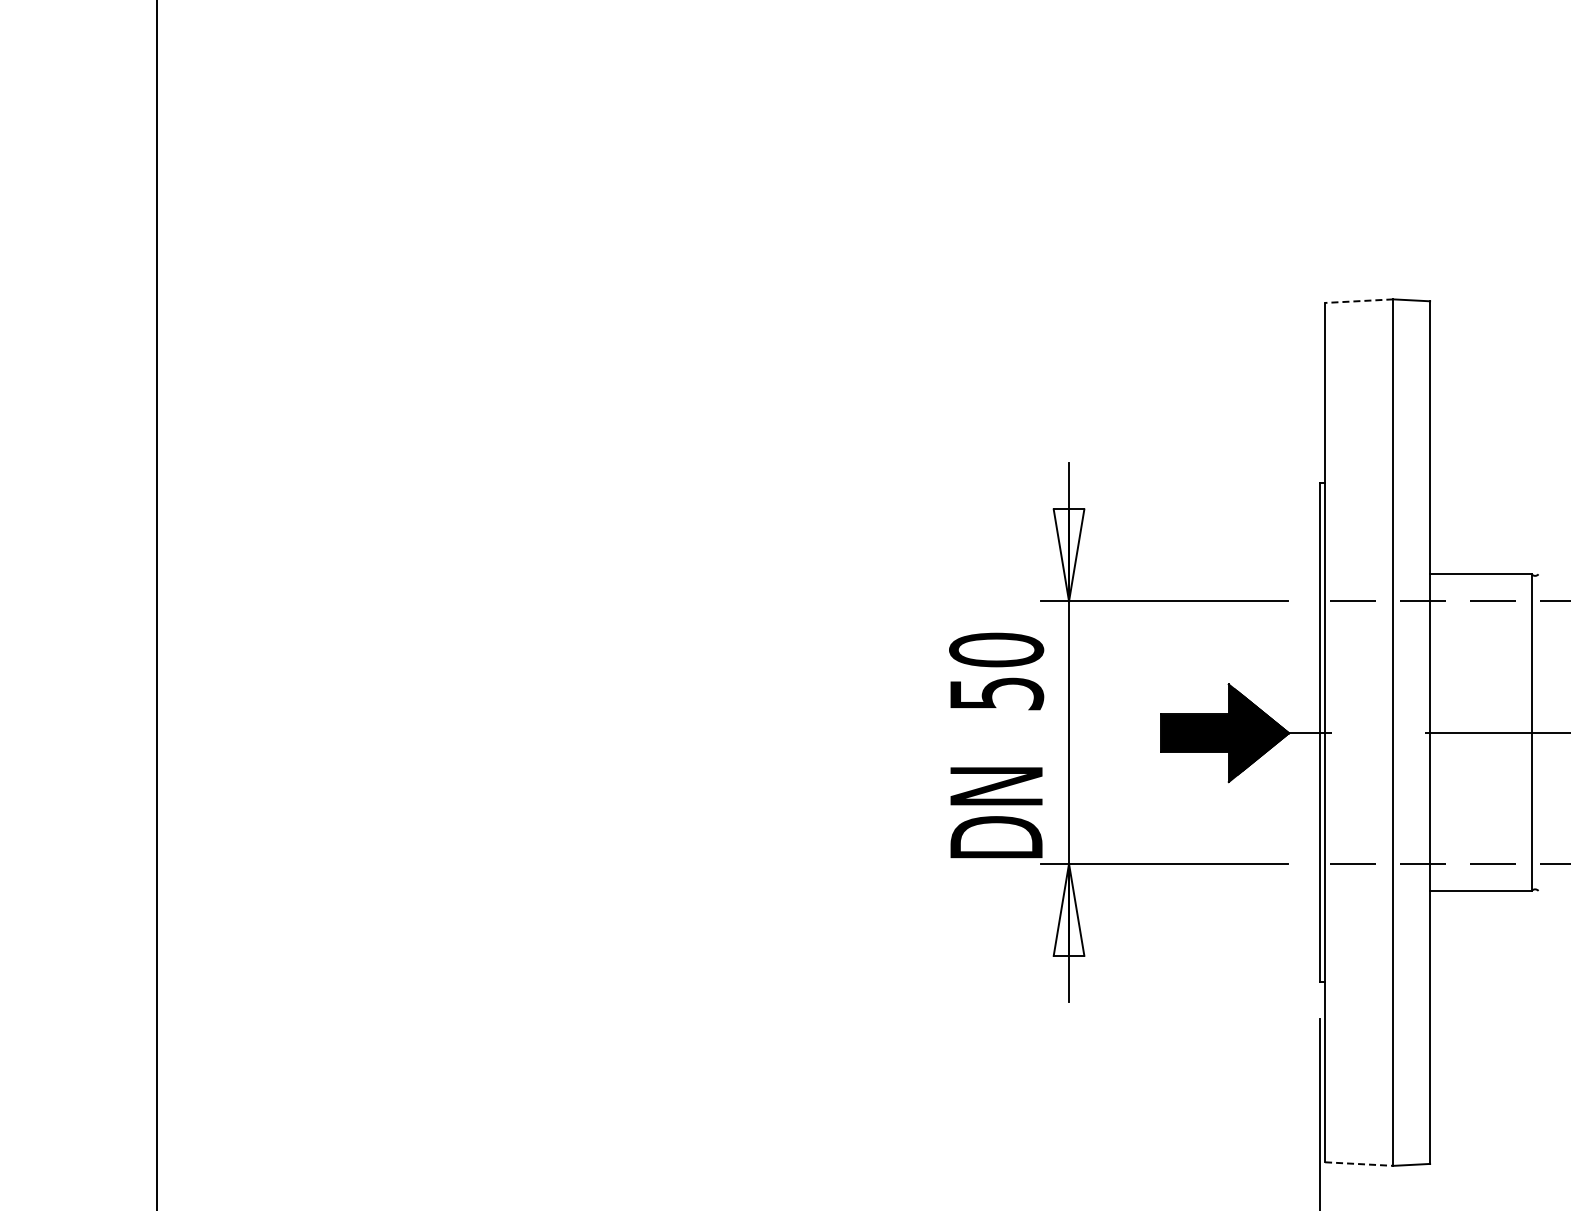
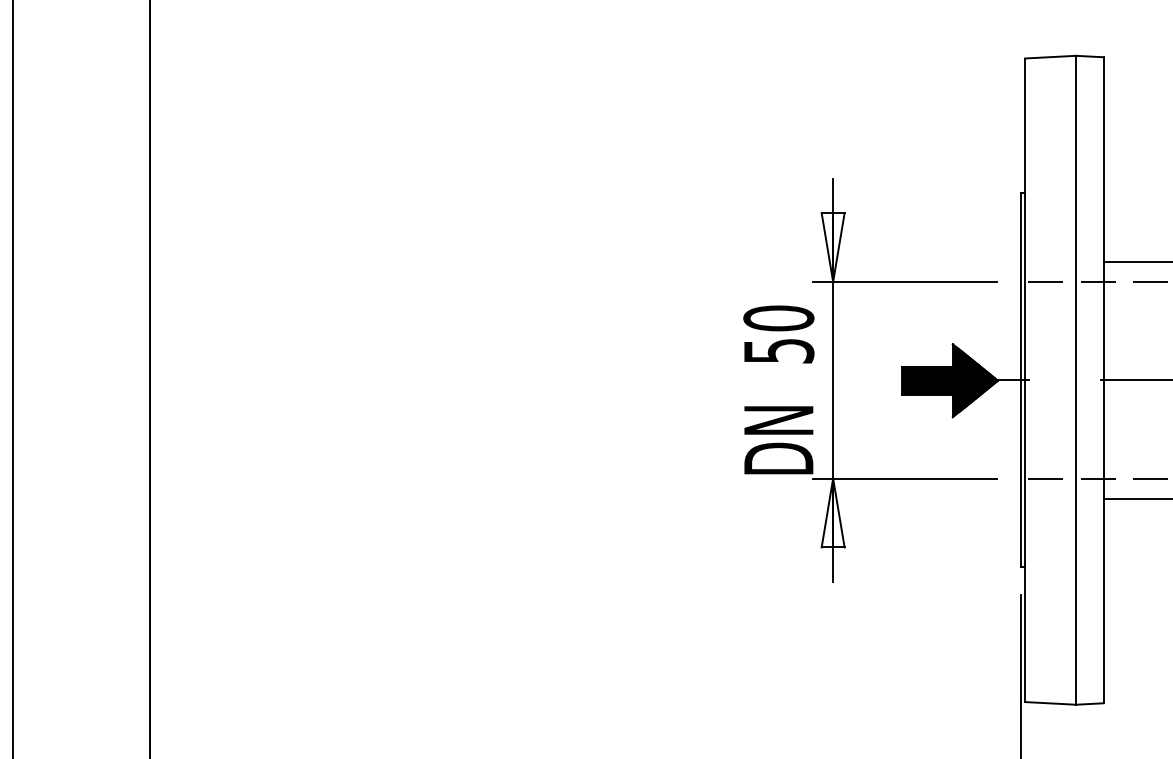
line: (1358, 301) -> (1049, 57), dashed -> solid
line: (1359, 1164) -> (1050, 703), dashed -> solid

